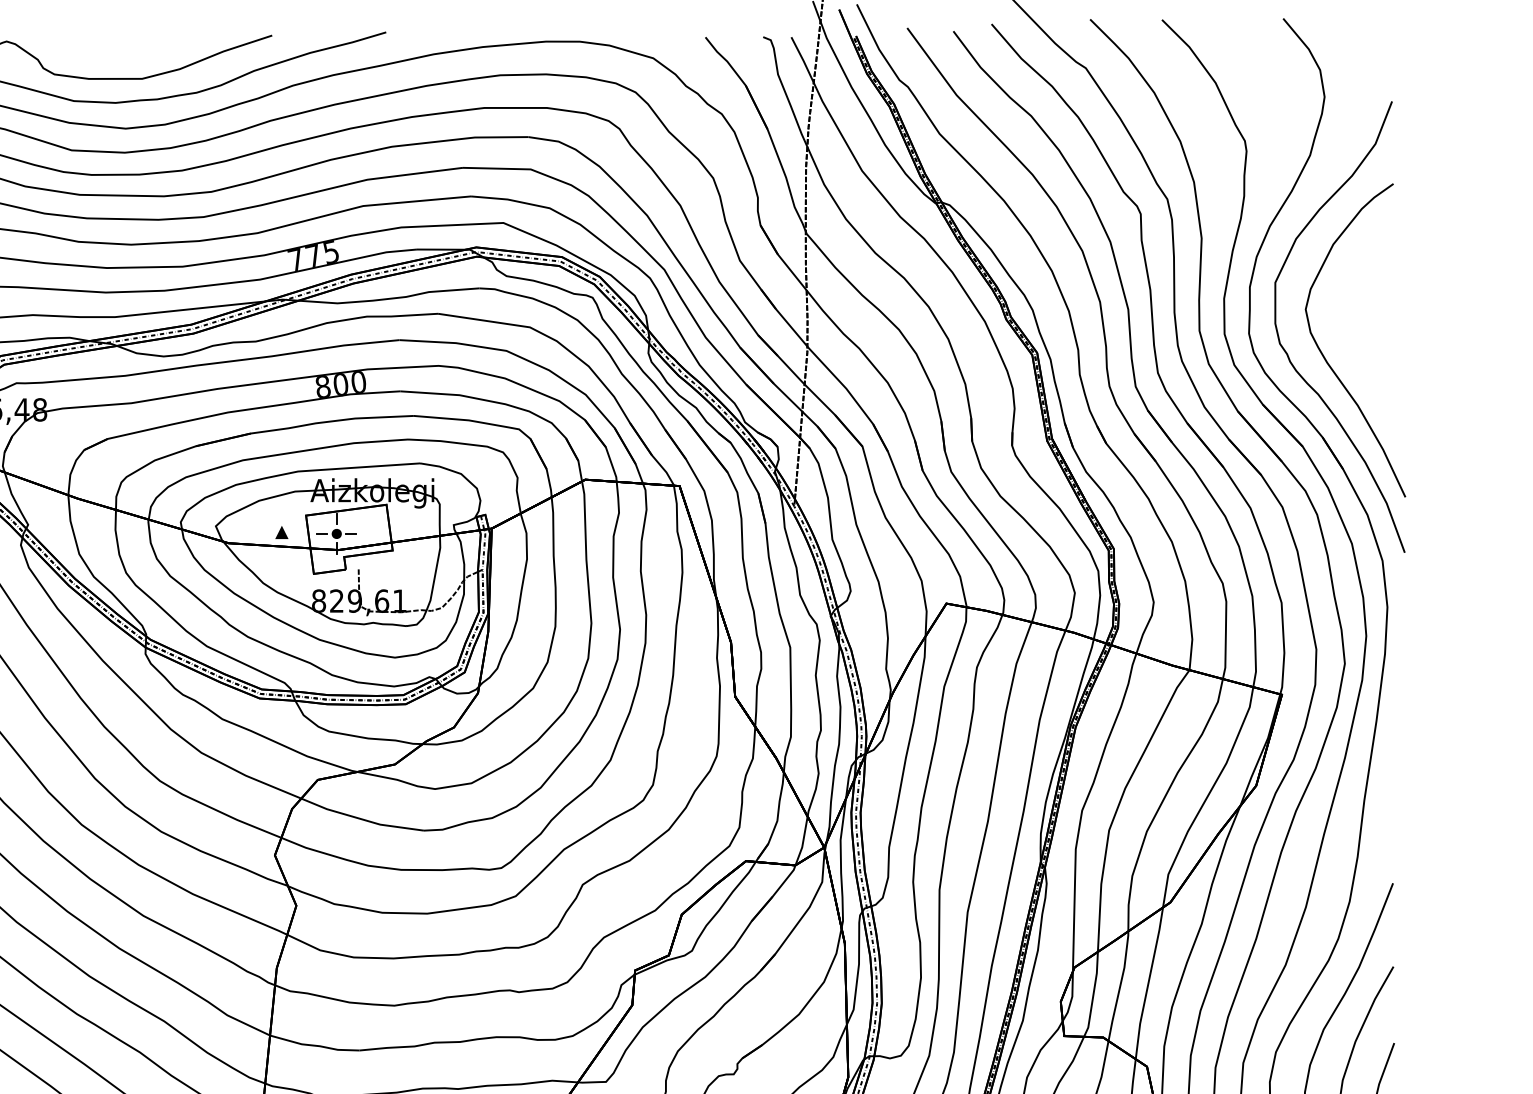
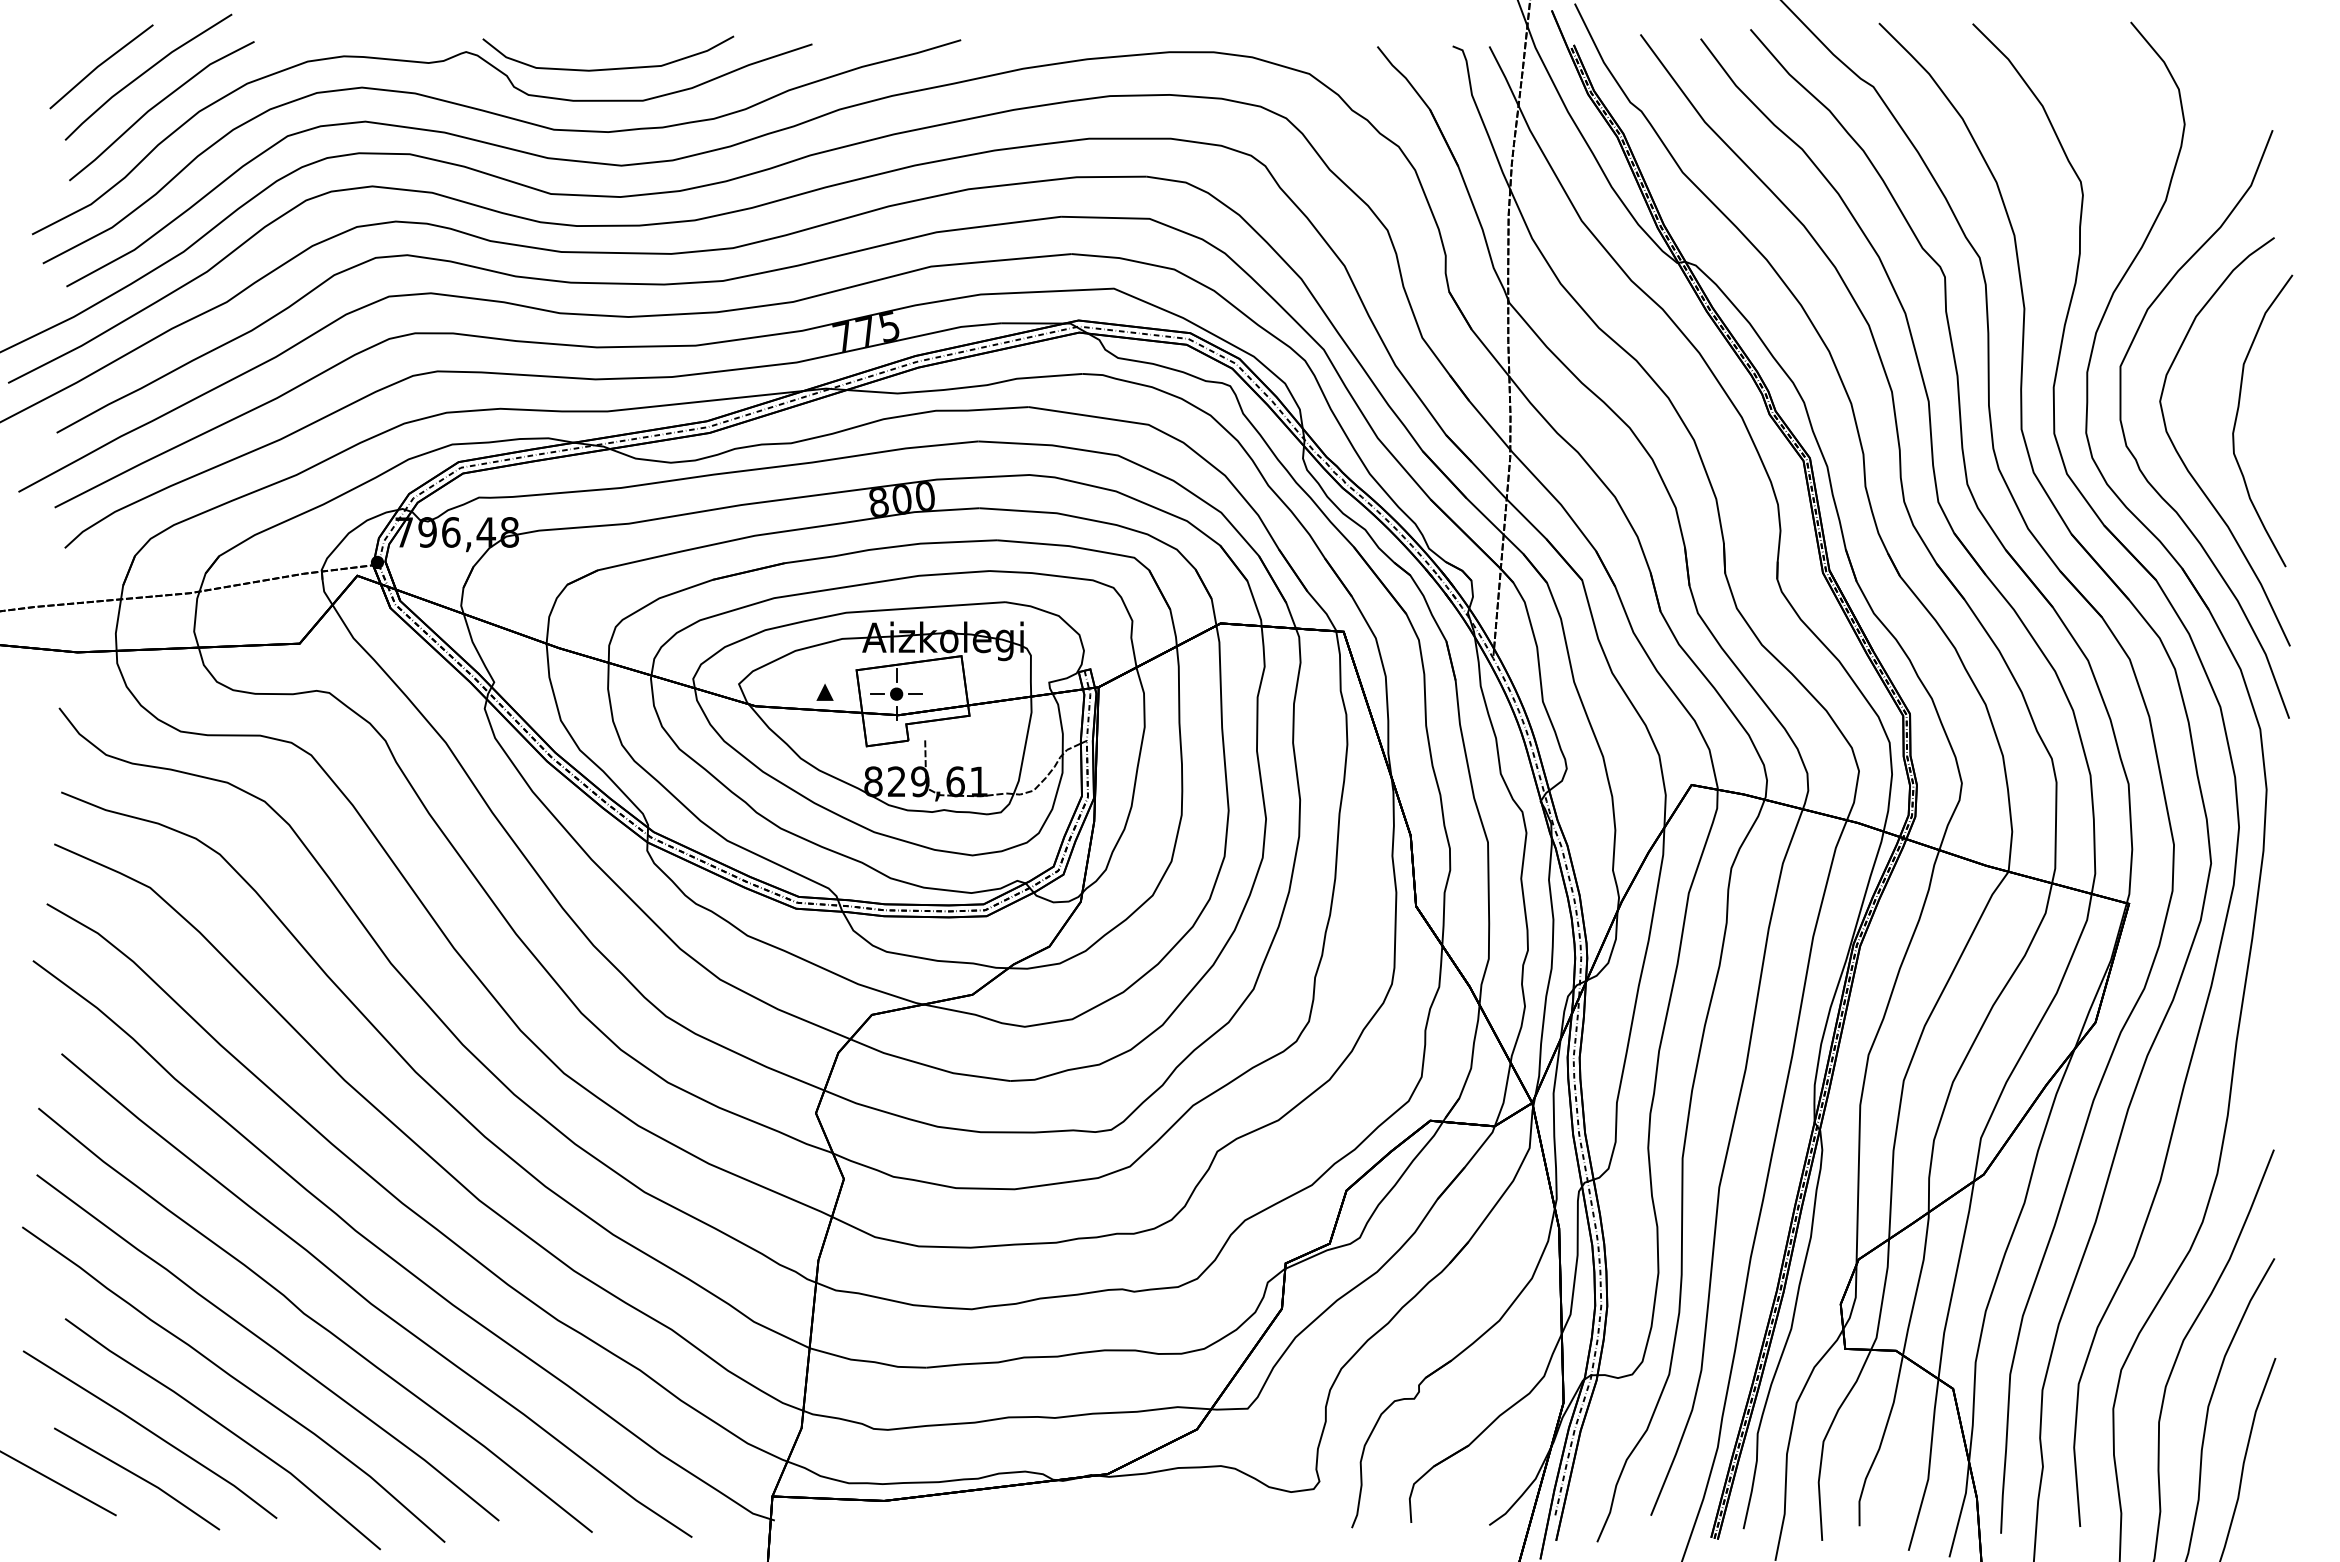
curve: (115, 54) -> (608, 68), added
curve: (1365, 321) -> (2237, 417), added

